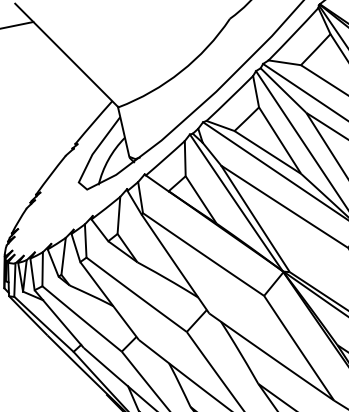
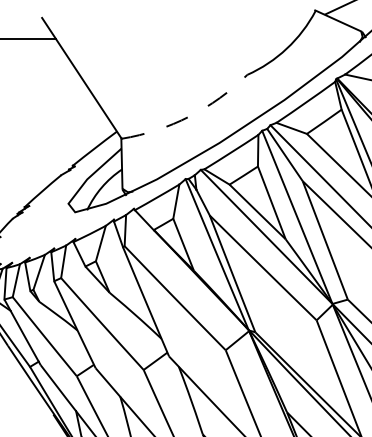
arc: (181, 71) -> (189, 116), solid -> dashed

